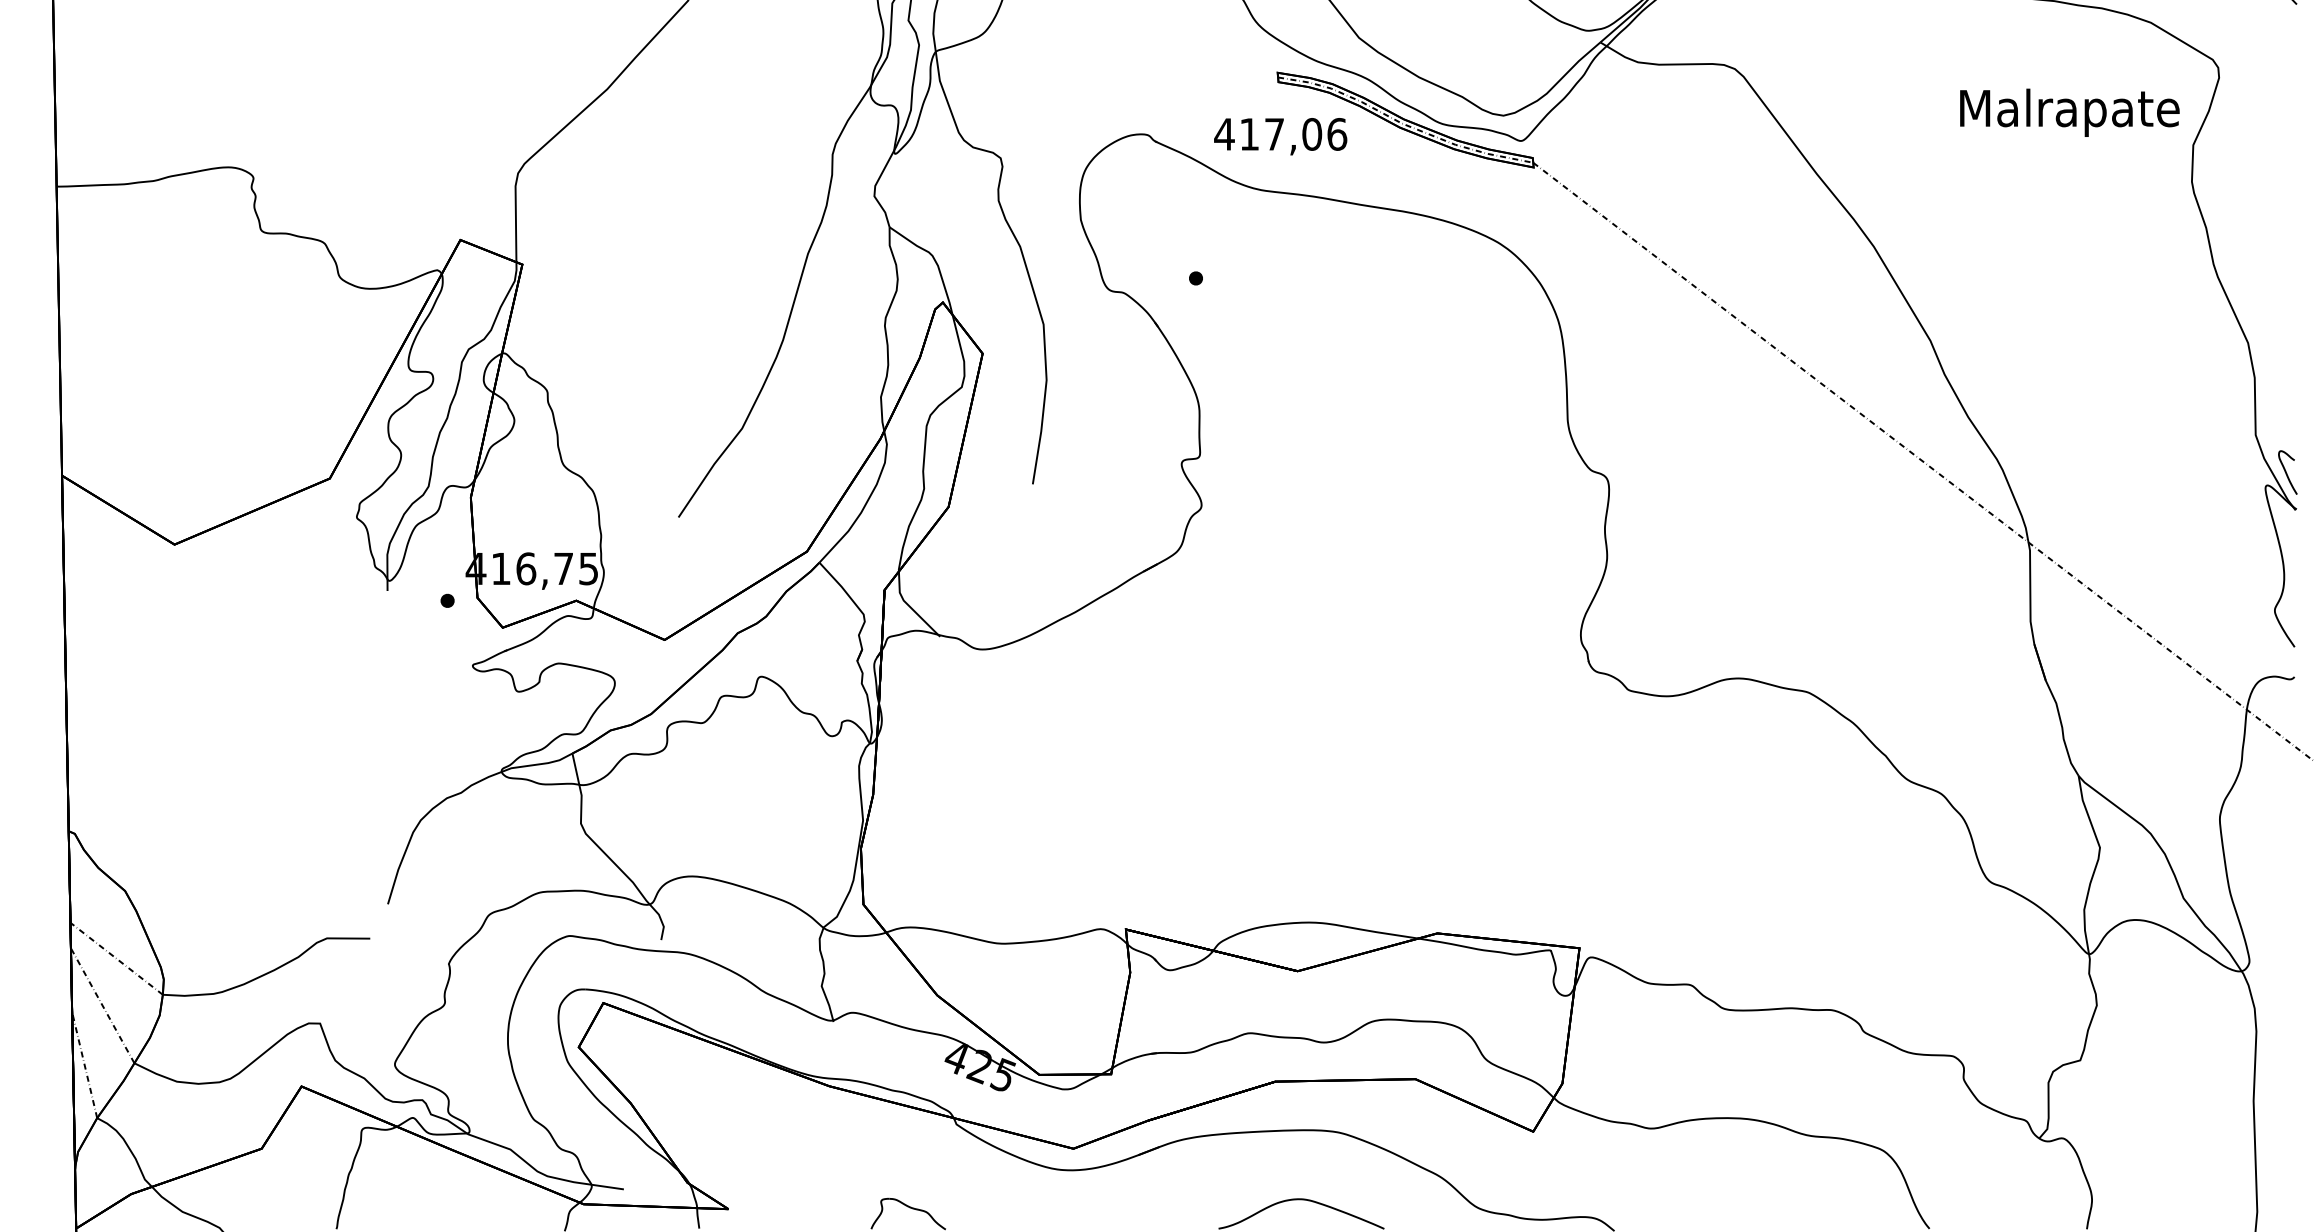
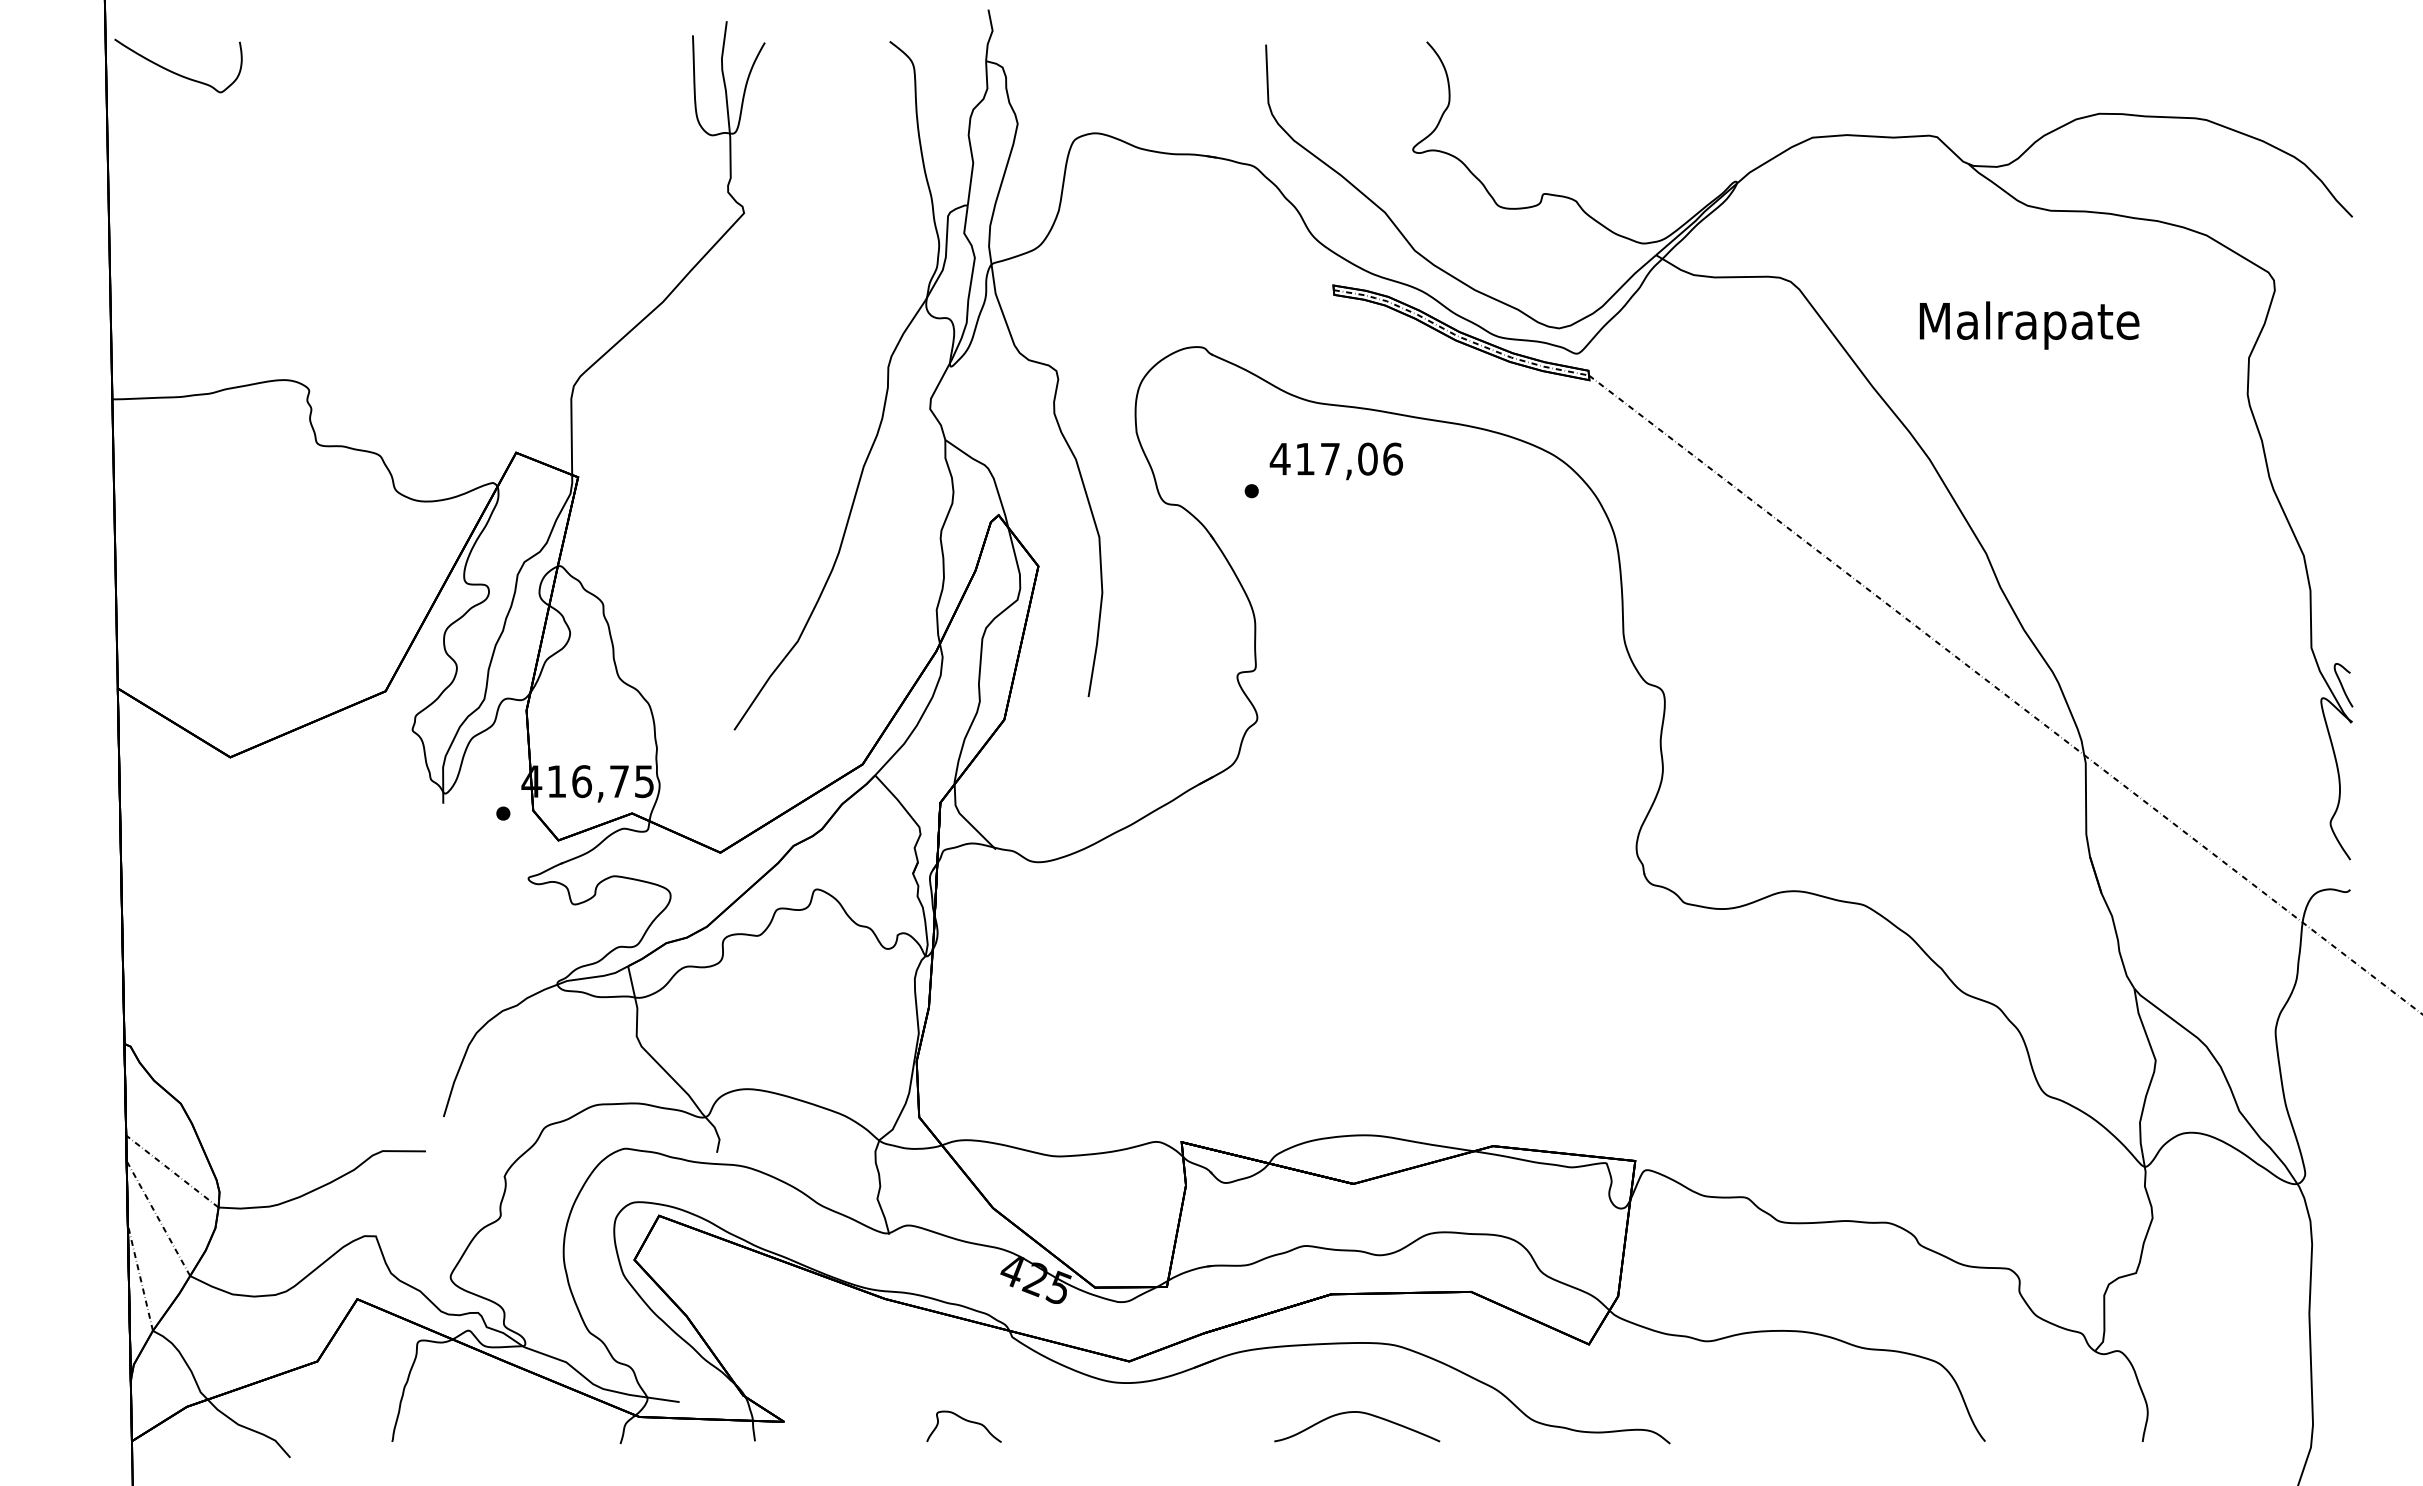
text: (2069, 112) -> (2029, 325), moved
text: (1279, 136) -> (1335, 461), moved

